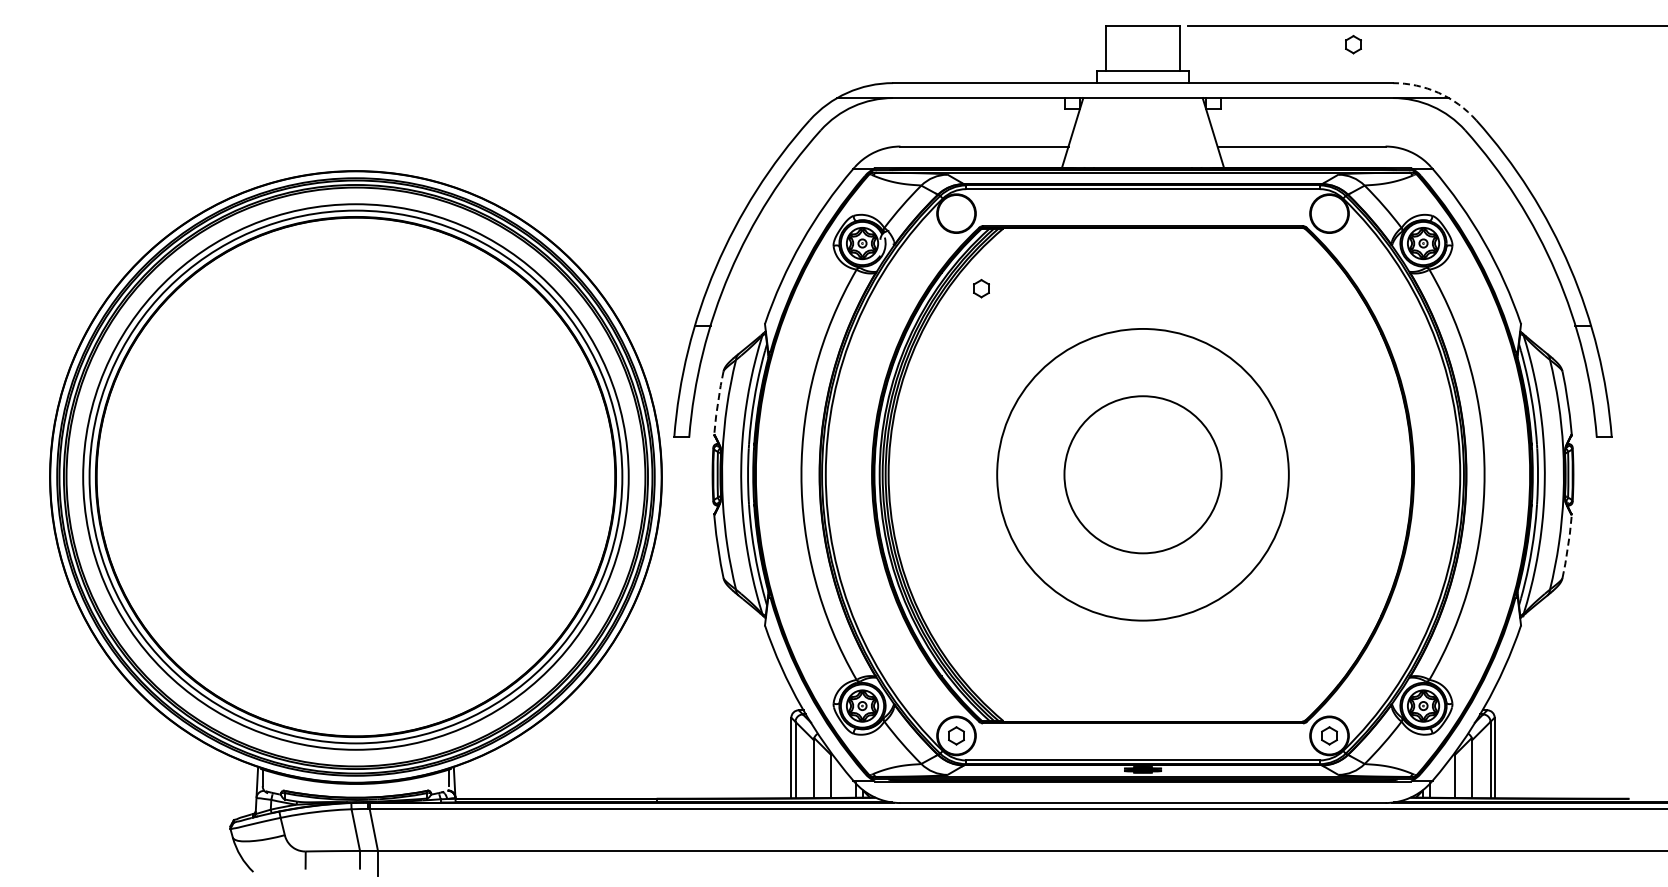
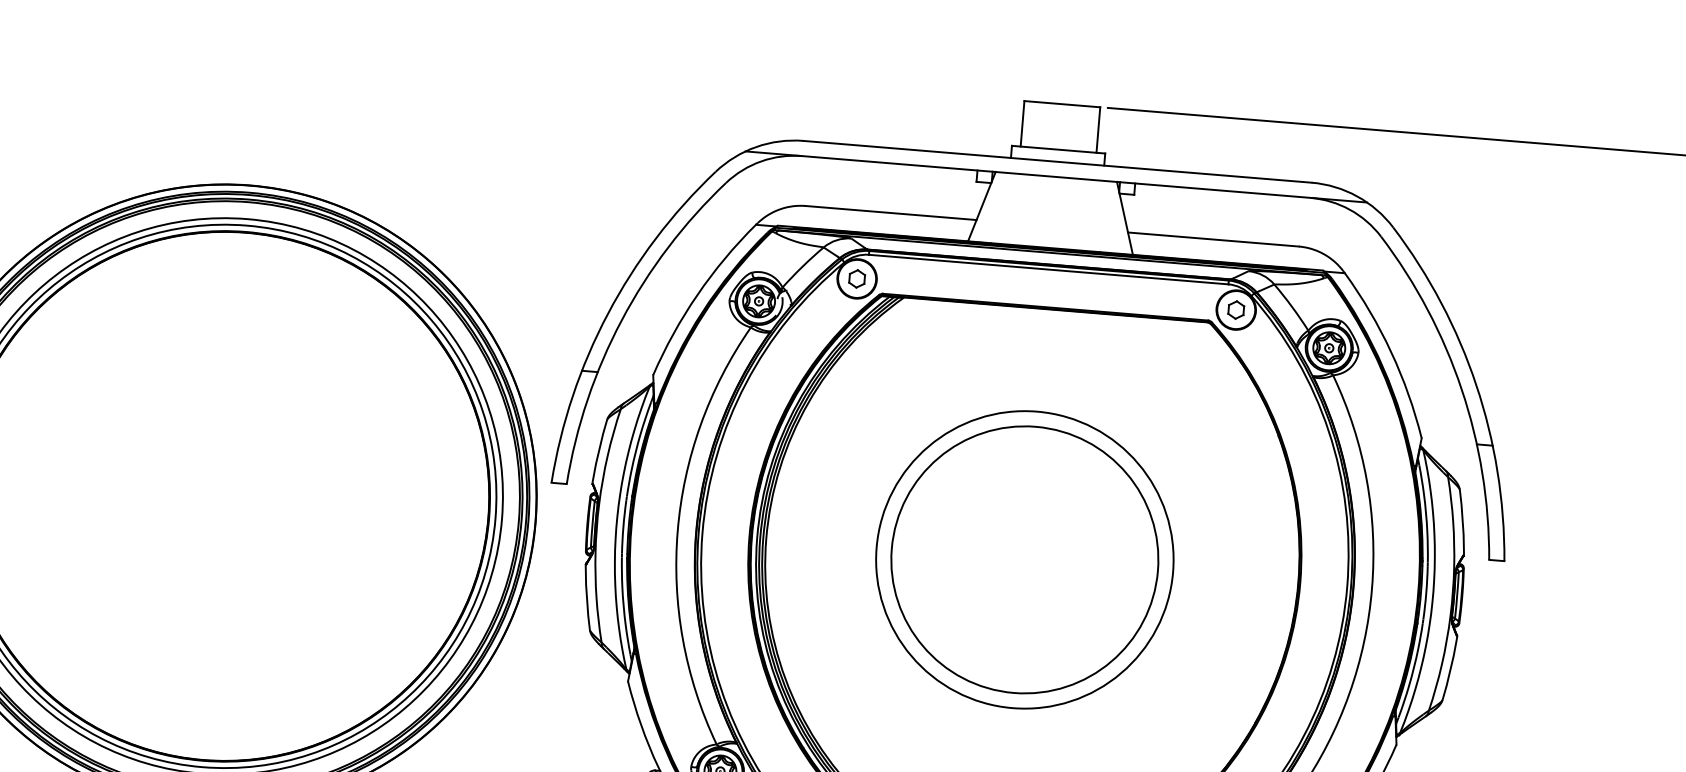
part: (1353, 44) -> (1236, 309), moved
arc: (1438, 92) -> (1357, 196), dashed -> solid
part: (981, 288) -> (857, 278), moved
line: (718, 403) -> (599, 451), dashed -> solid
circle: (1142, 474) -> (1024, 559), size x1.67
line: (1568, 546) -> (1451, 668), dashed -> solid

